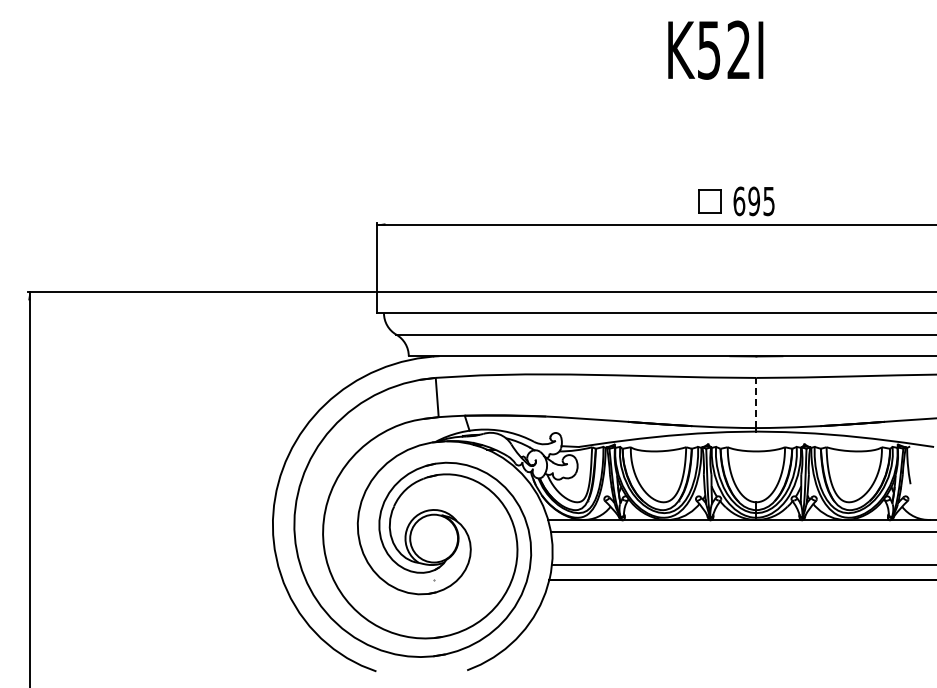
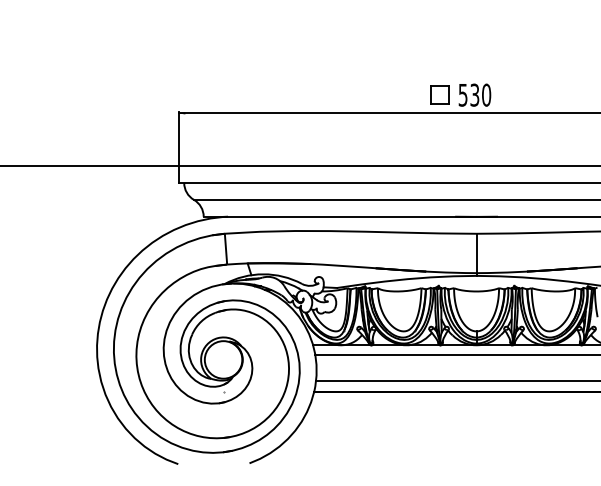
text: (753, 201) -> (474, 95), 695 -> 530
line: (756, 402) -> (476, 253), dashed -> solid

